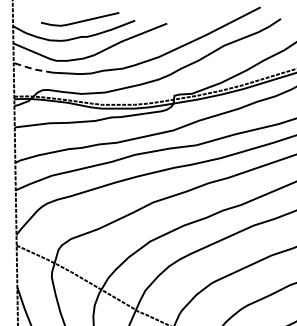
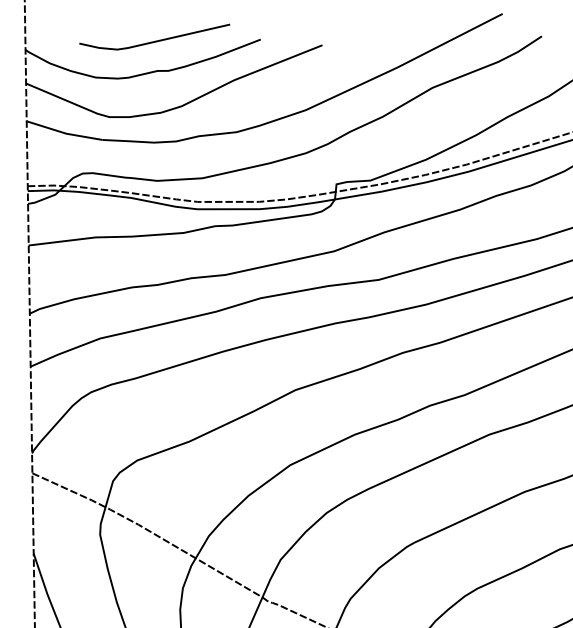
line: (33, 69) -> (64, 133), dashed -> solid

